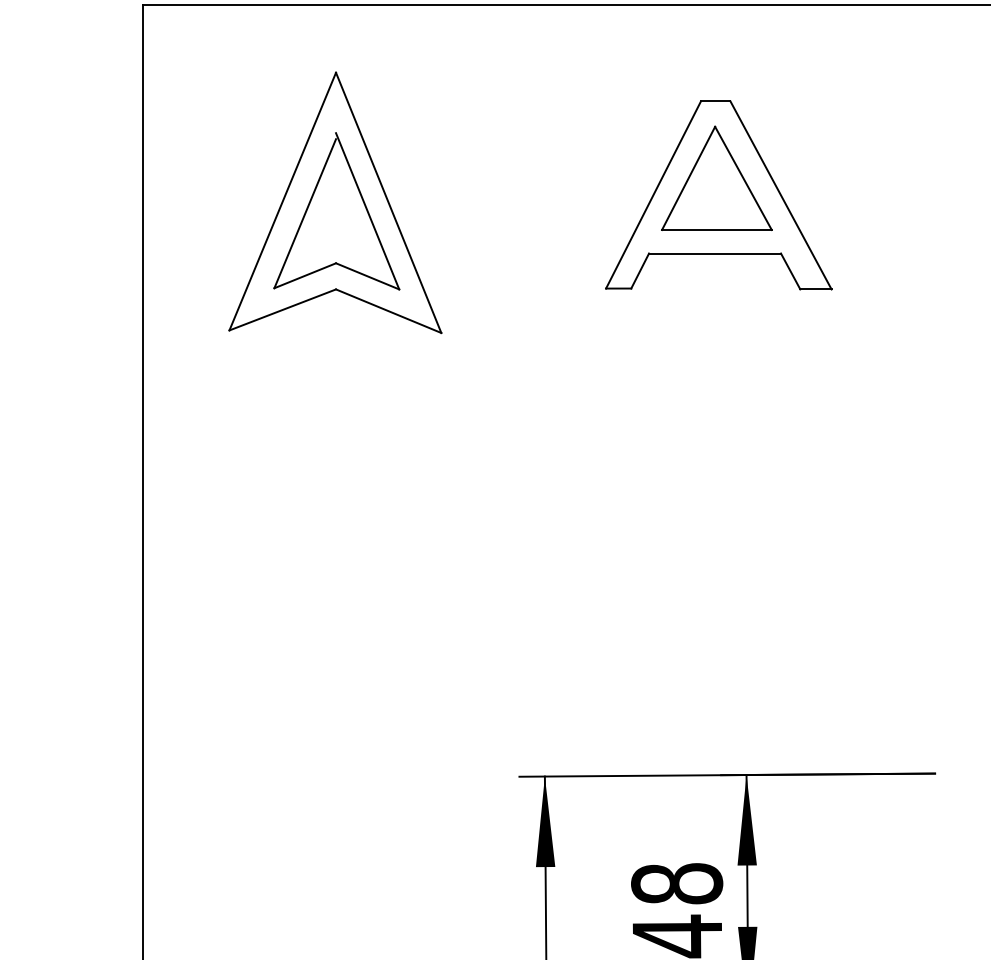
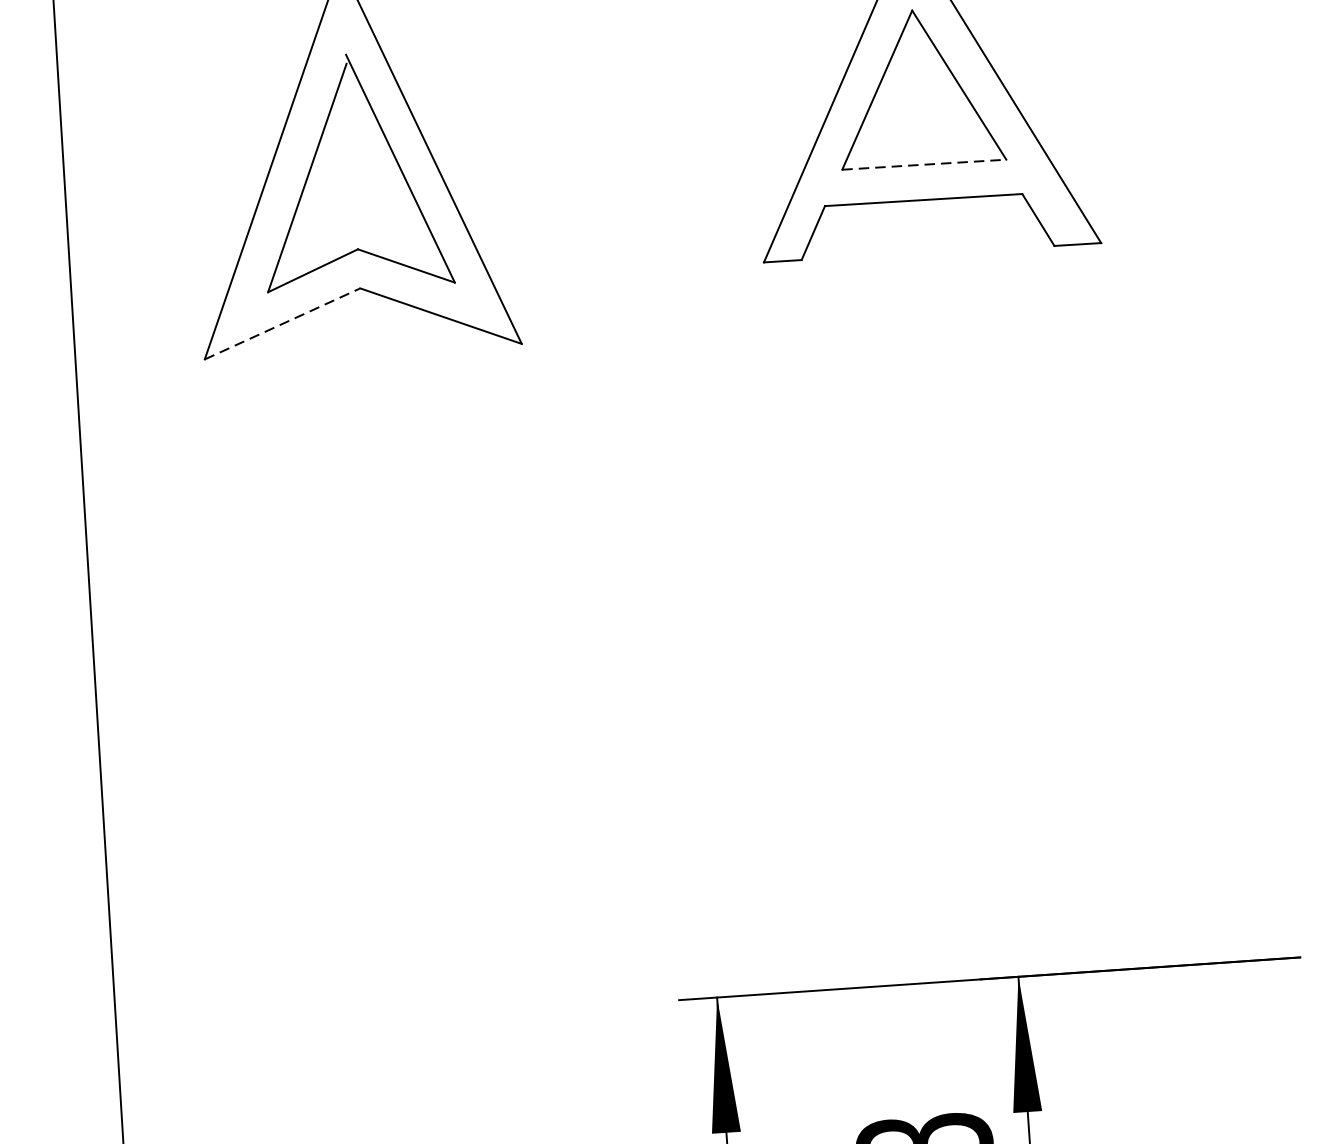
line: (716, 229) -> (923, 164), solid -> dashed
line: (283, 309) -> (283, 323), solid -> dashed

